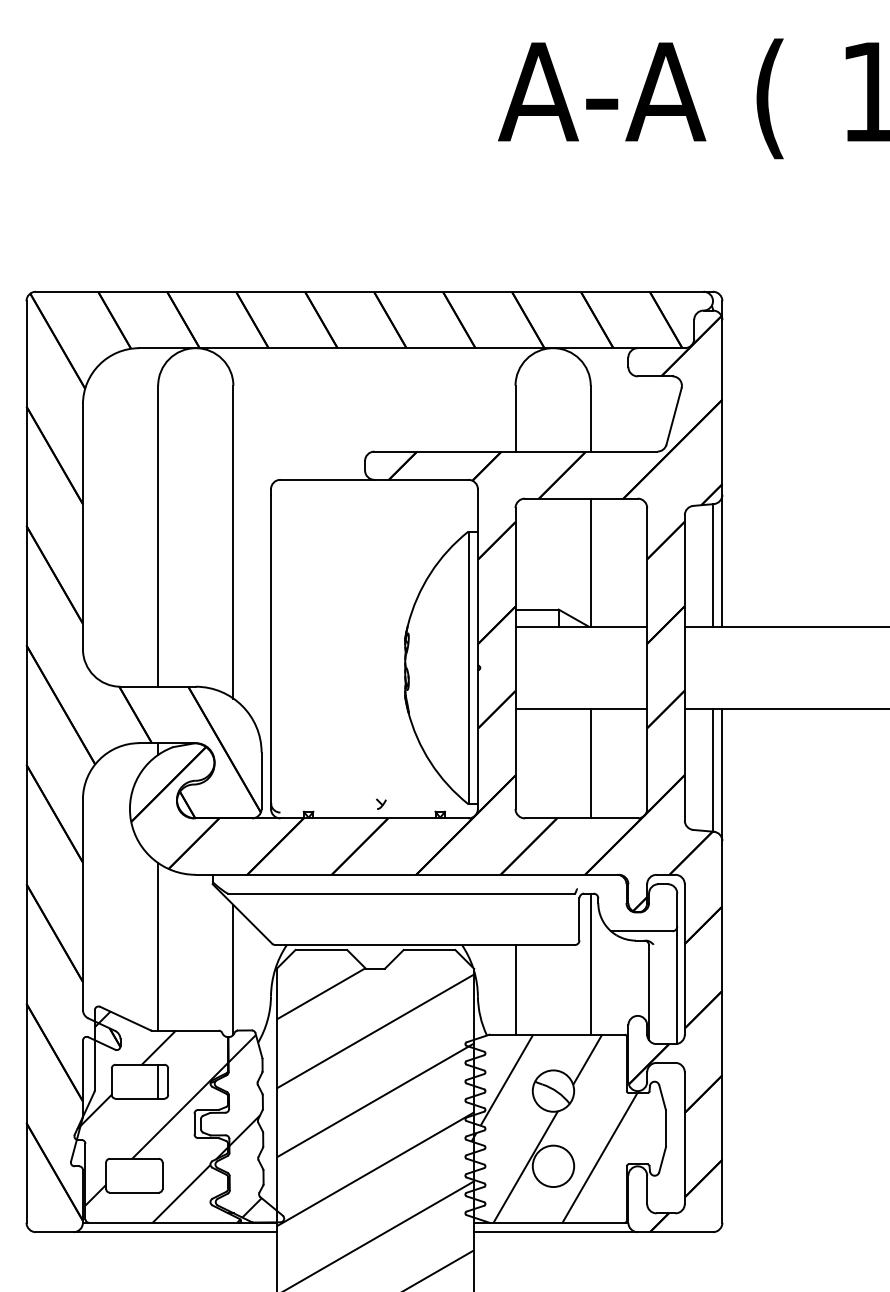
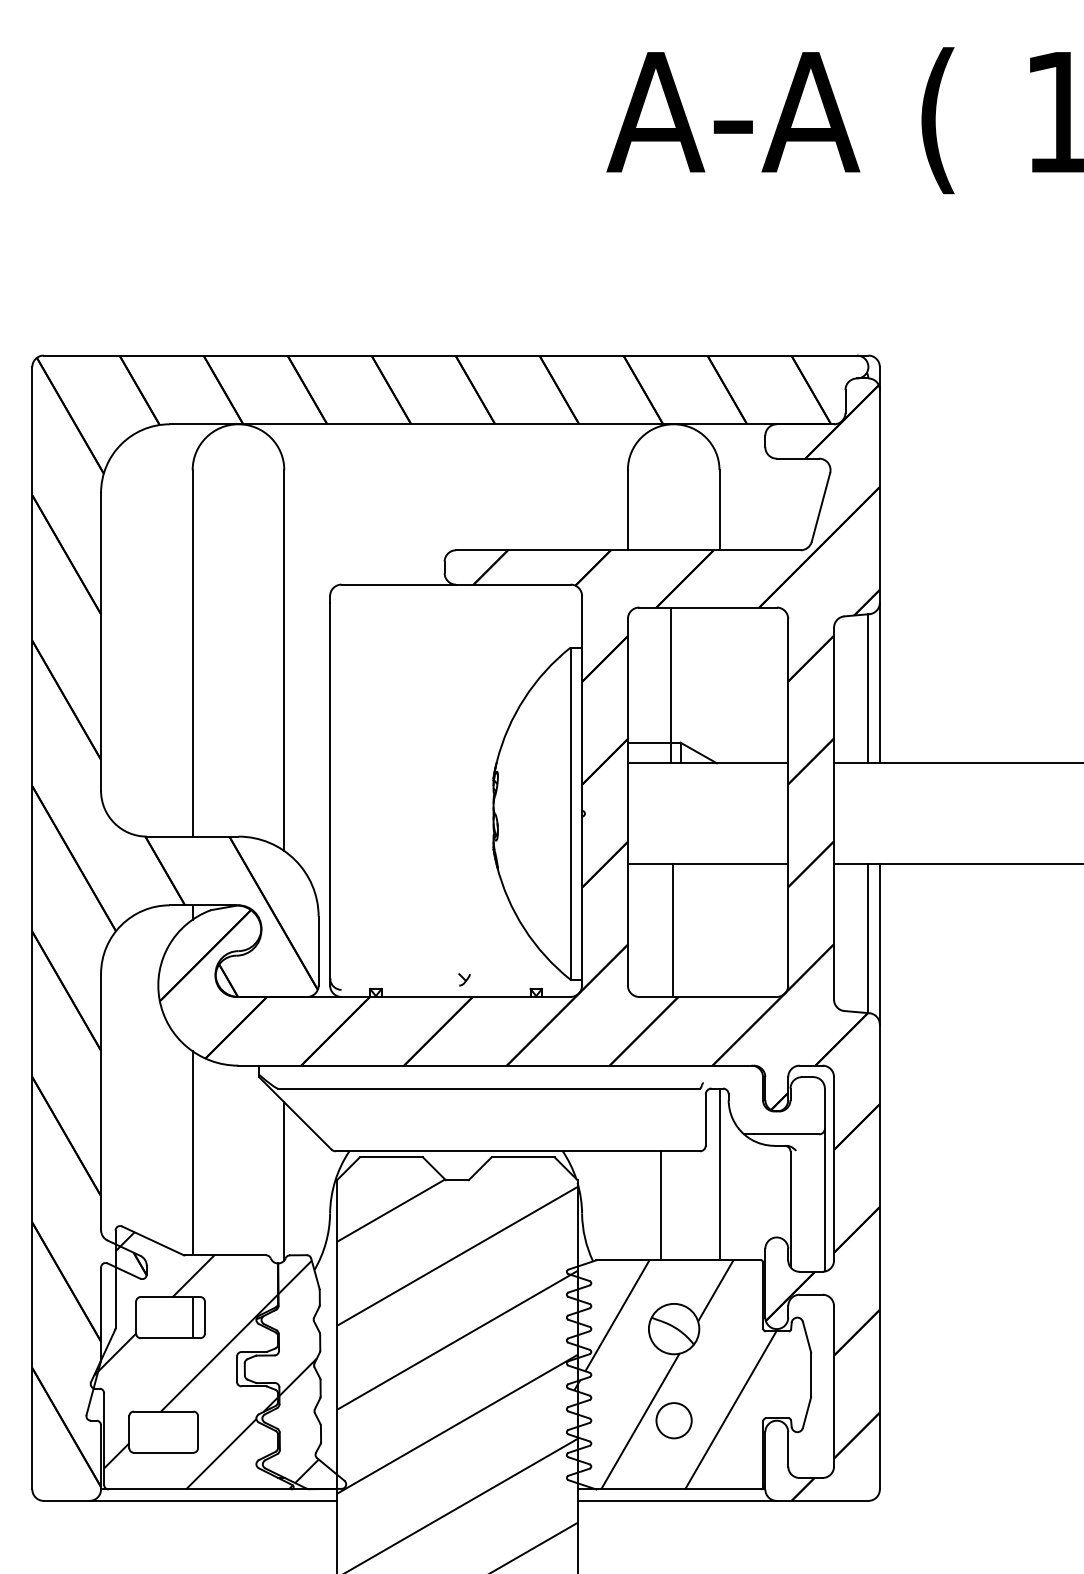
line: (590, 562) -> (670, 685), moved
line: (590, 763) -> (672, 930), moved
line: (515, 989) -> (660, 1205), moved
circle: (552, 1166) -> (673, 1420), size x0.7

